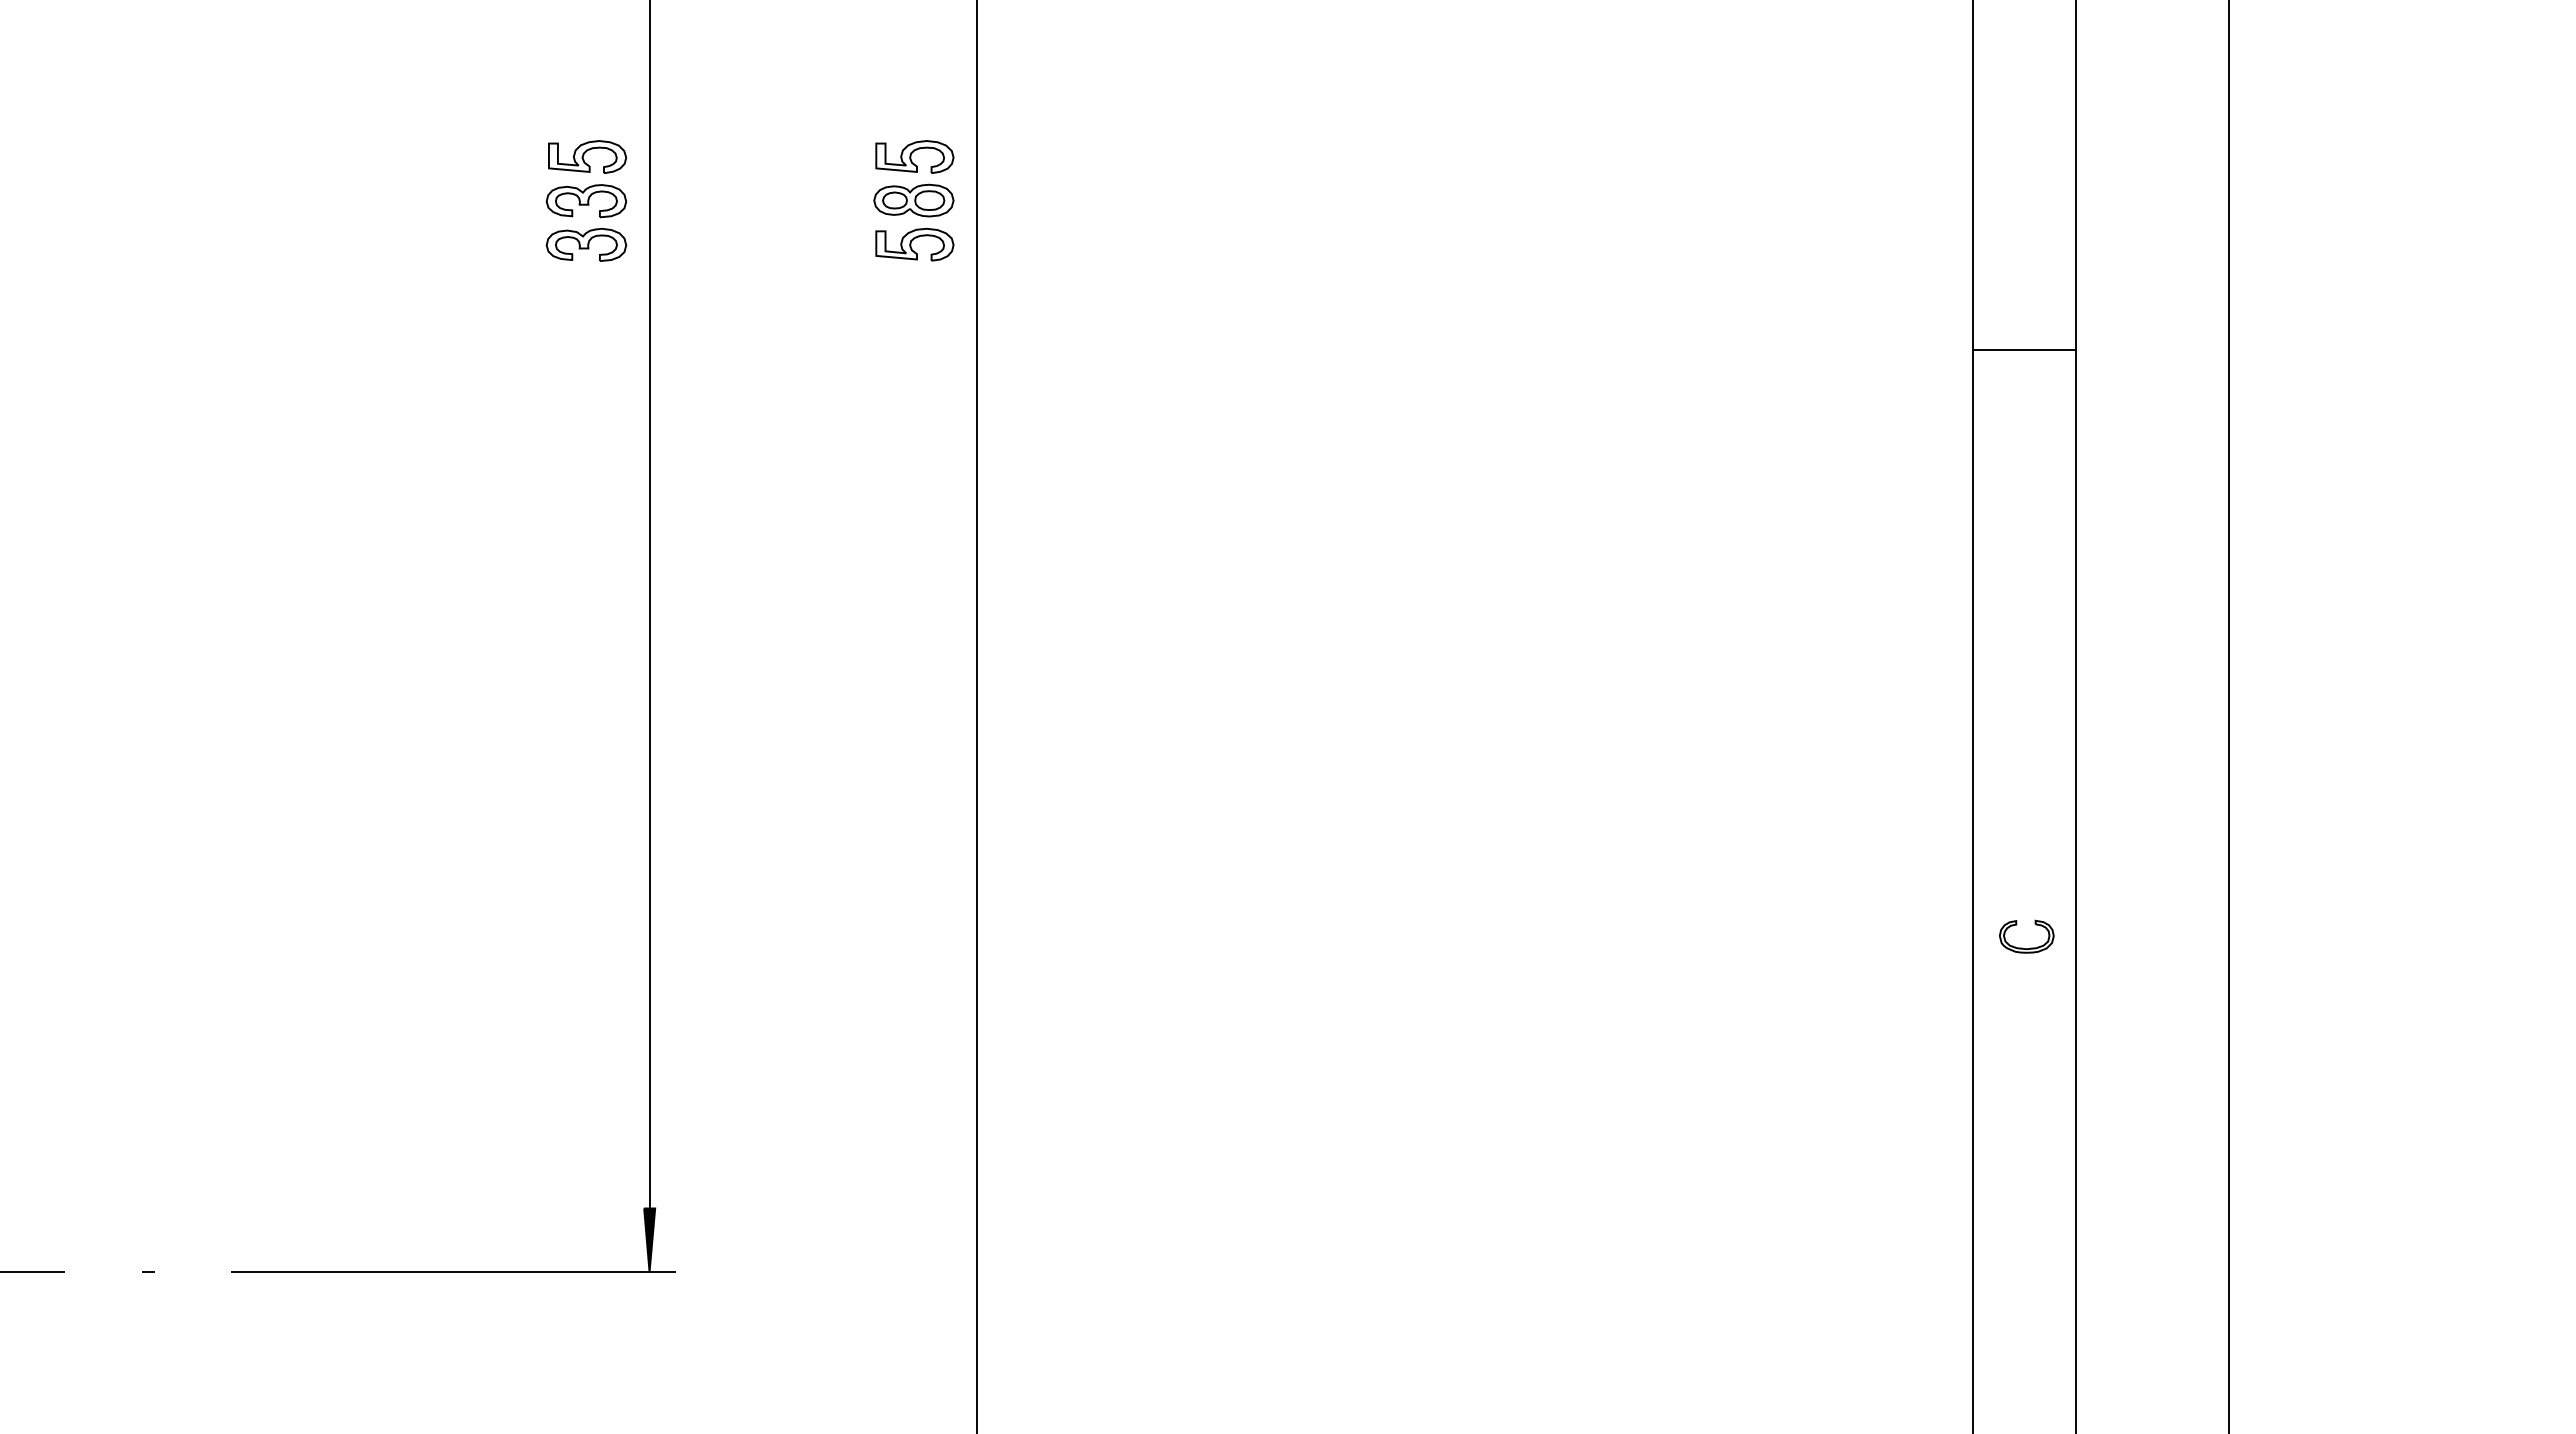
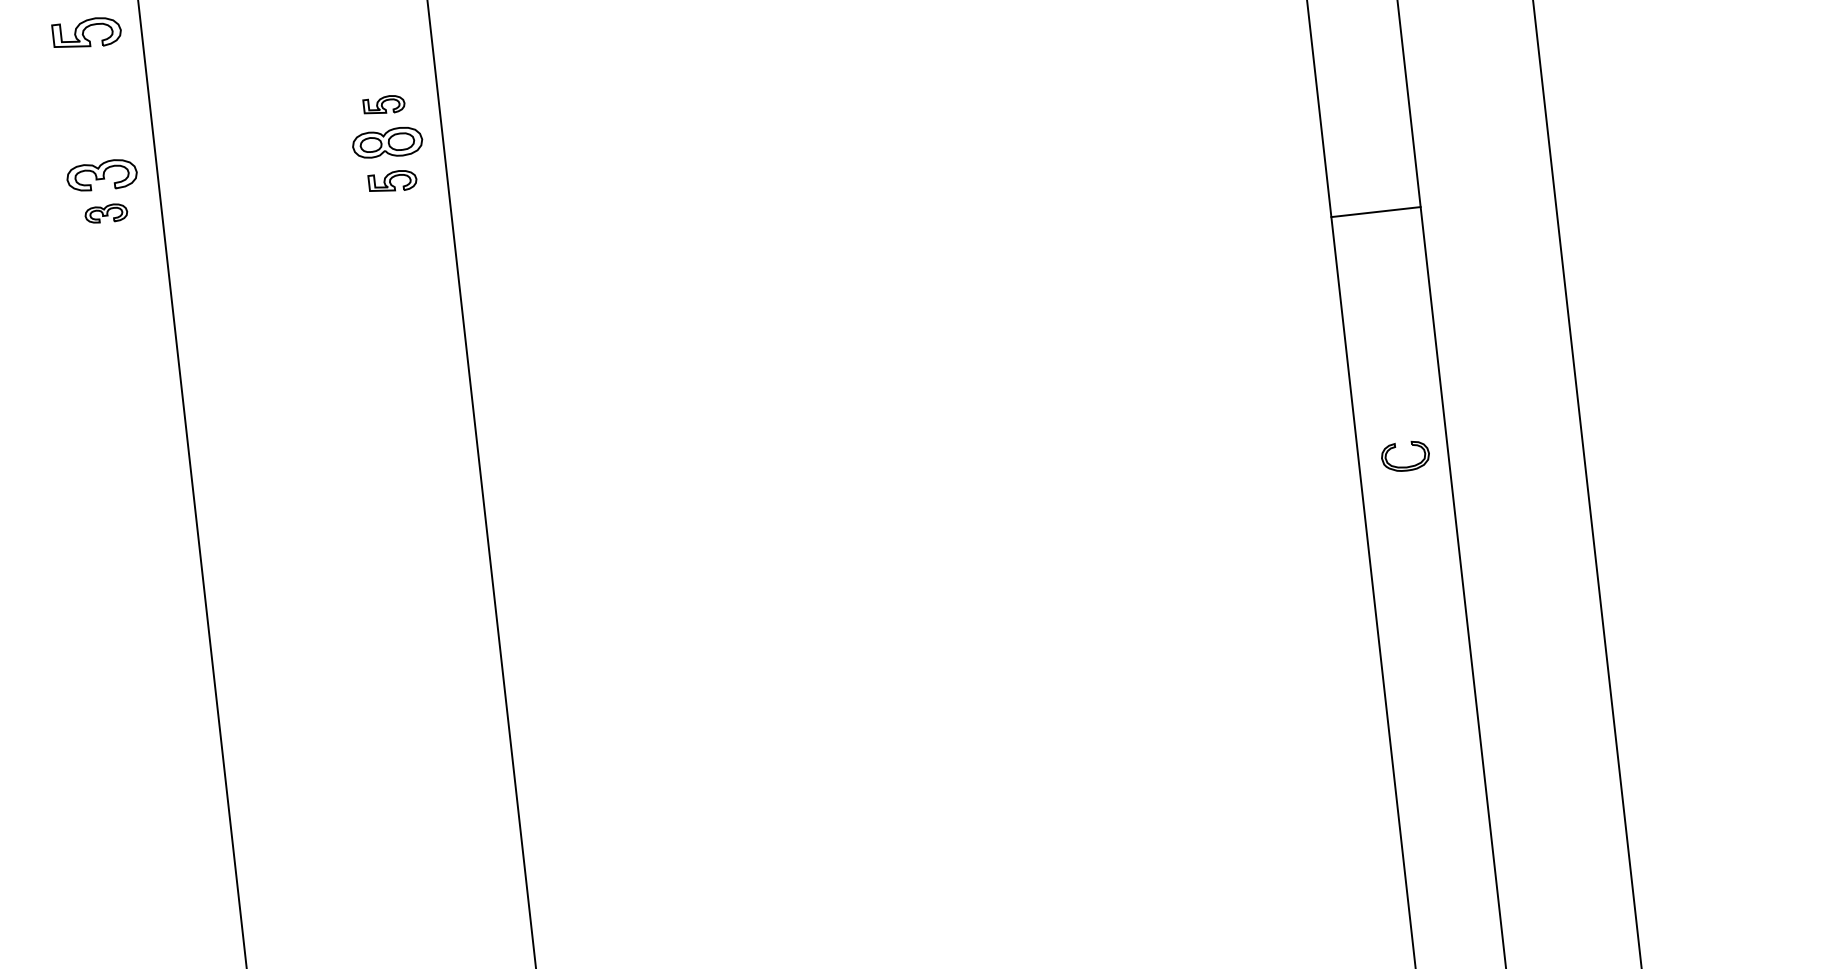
part: (587, 156) -> (86, 32), moved
part: (914, 156) -> (383, 104), size x0.6
part: (586, 244) -> (106, 213), size x0.6
part: (914, 244) -> (392, 181), size x0.7
line: (2024, 350) -> (1376, 212), moved
part: (2022, 947) -> (1402, 466), moved

